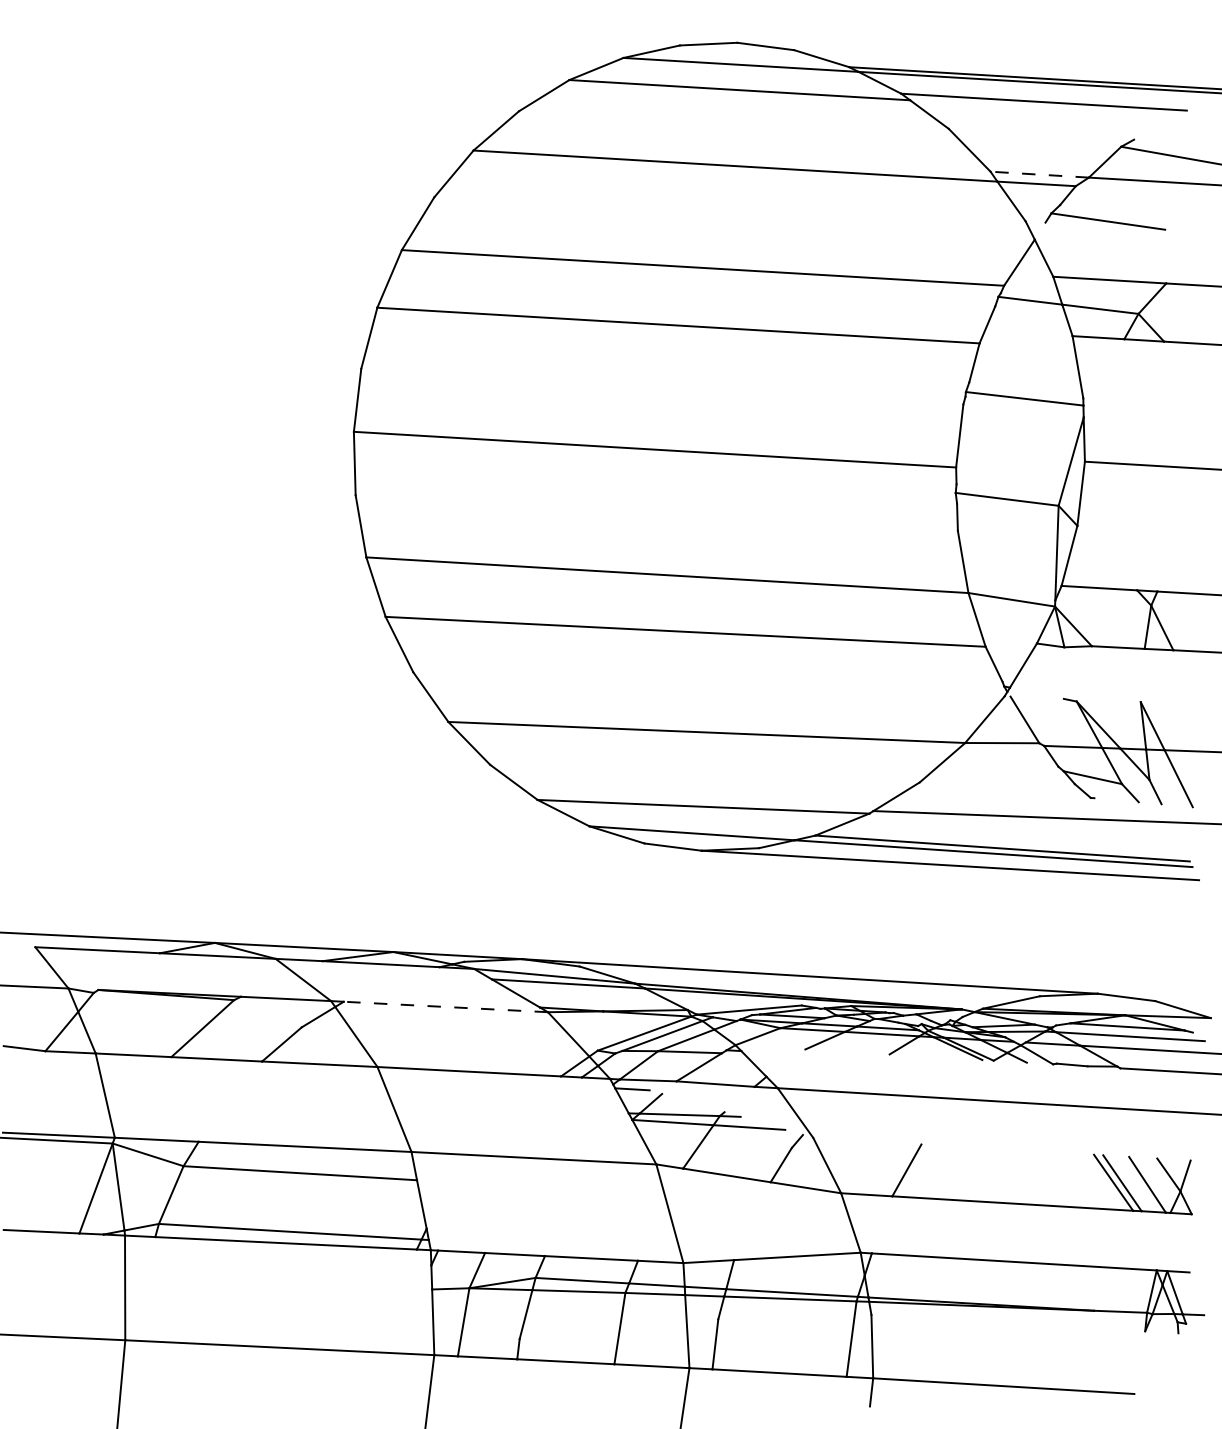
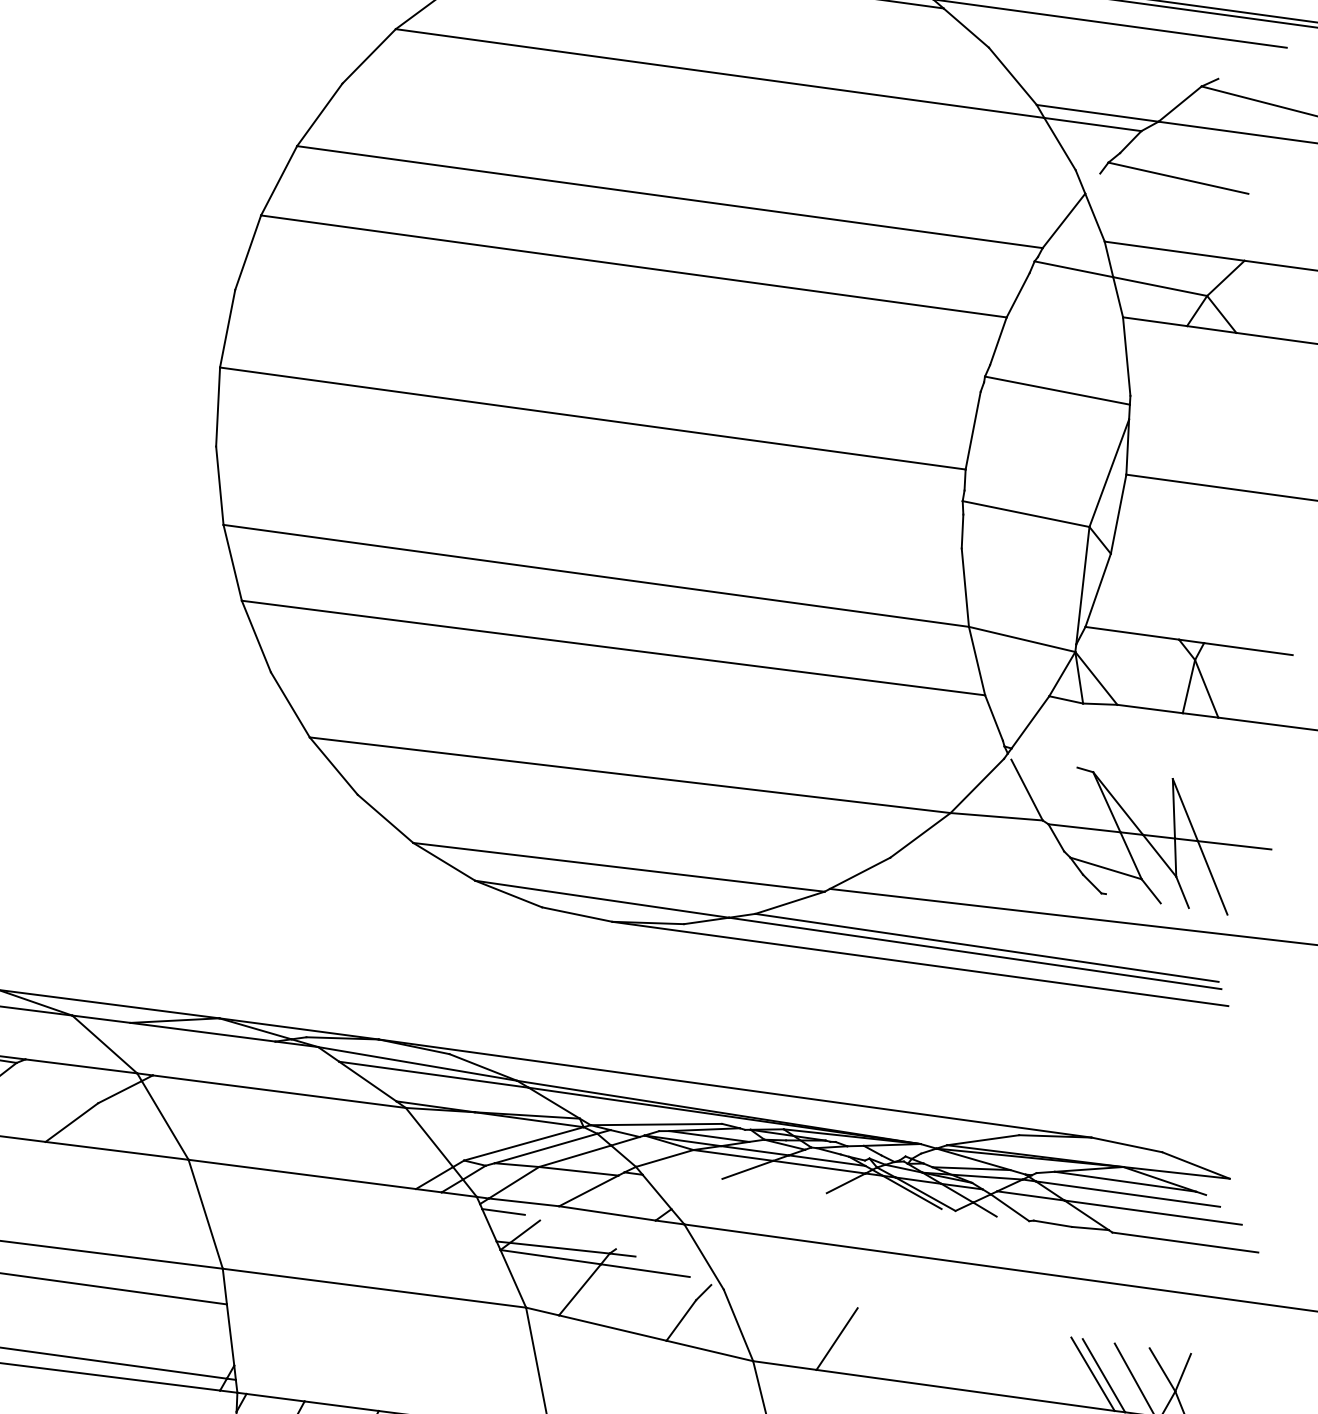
line: (1039, 174) -> (1097, 113), dashed -> solid
line: (445, 1006) -> (278, 1091), dashed -> solid

